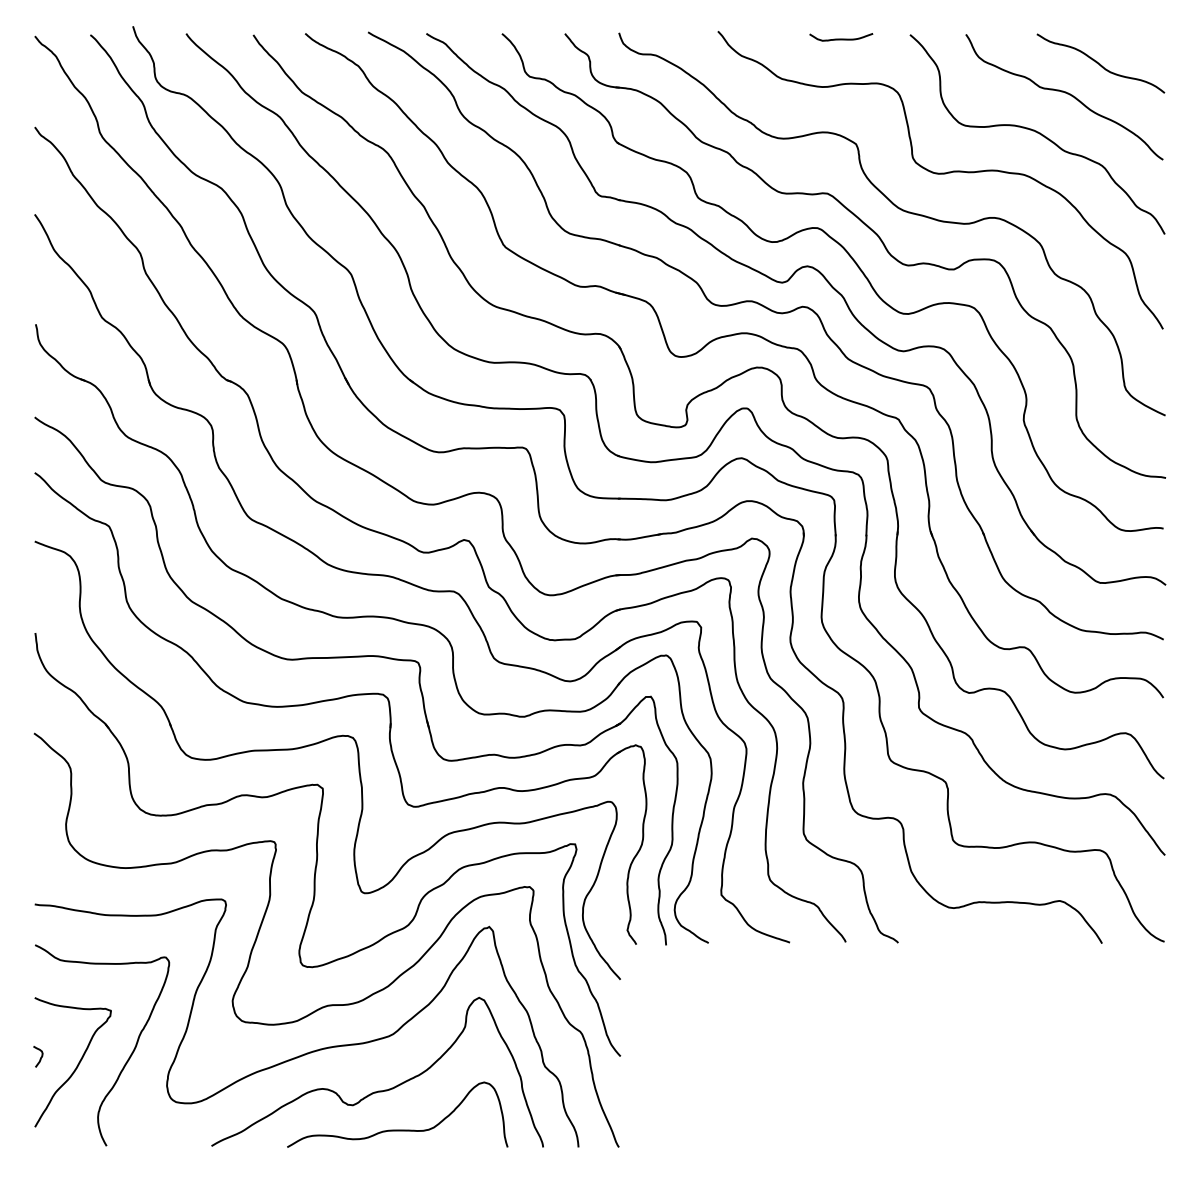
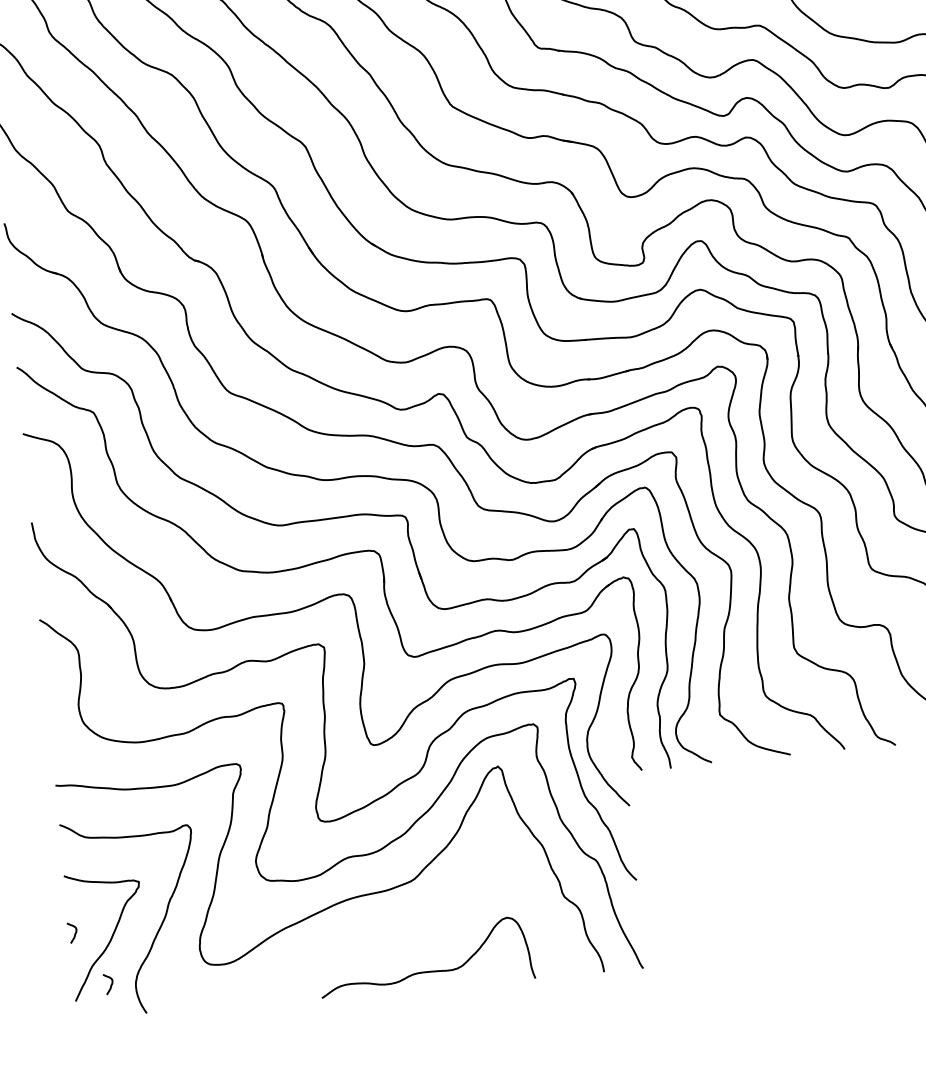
curve: (378, 1090) -> (405, 935), removed
curve: (72, 1113) -> (110, 984), added

